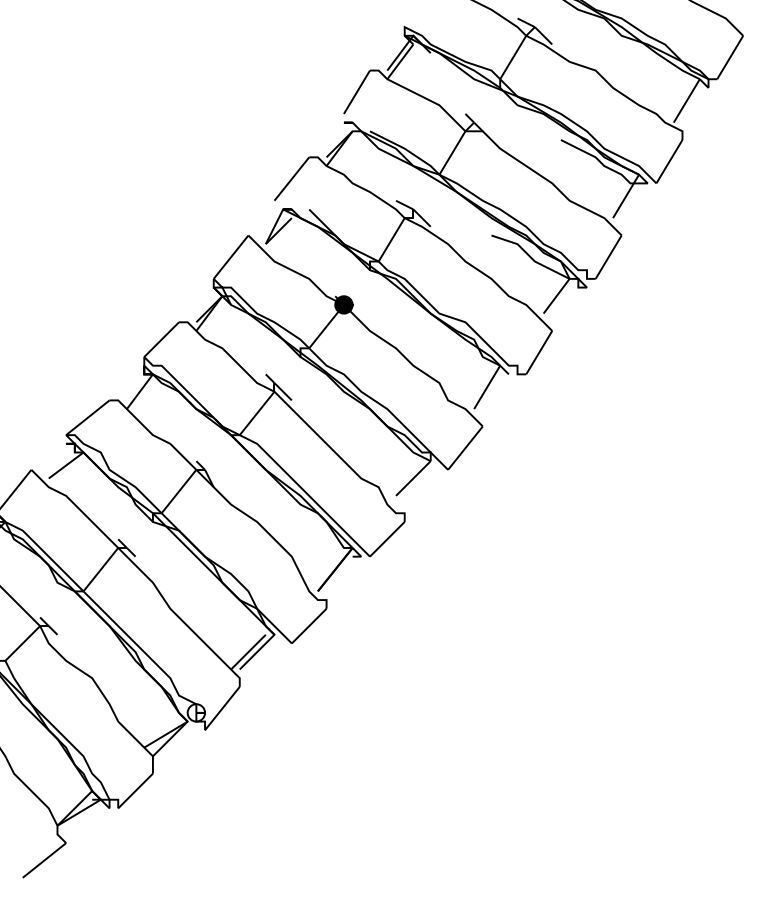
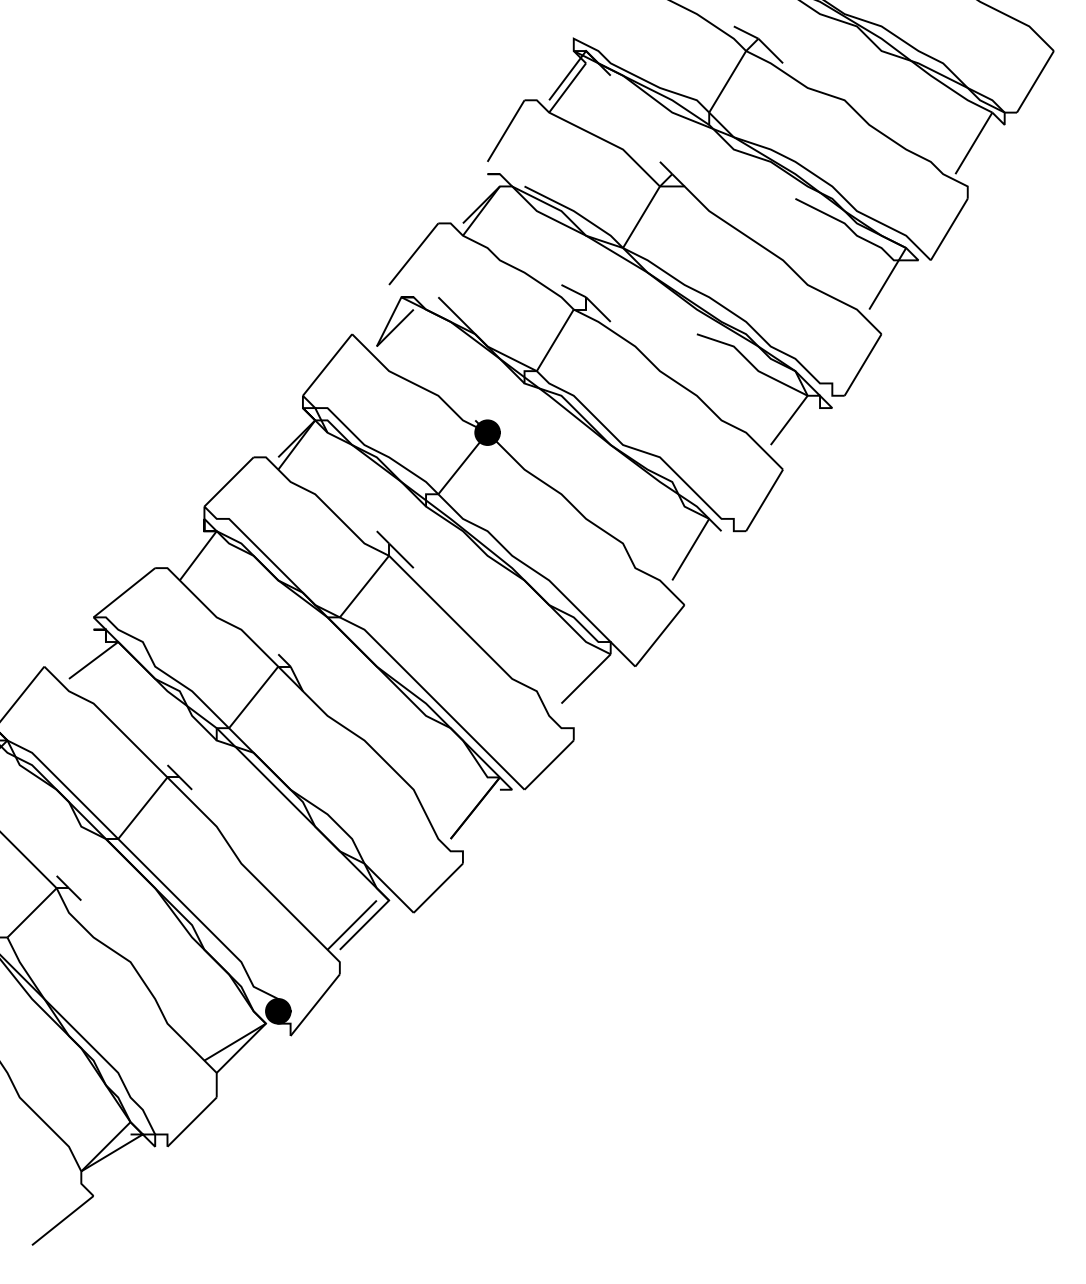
fill: (196, 712) -> (278, 1010), added

